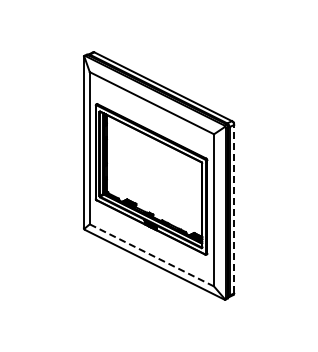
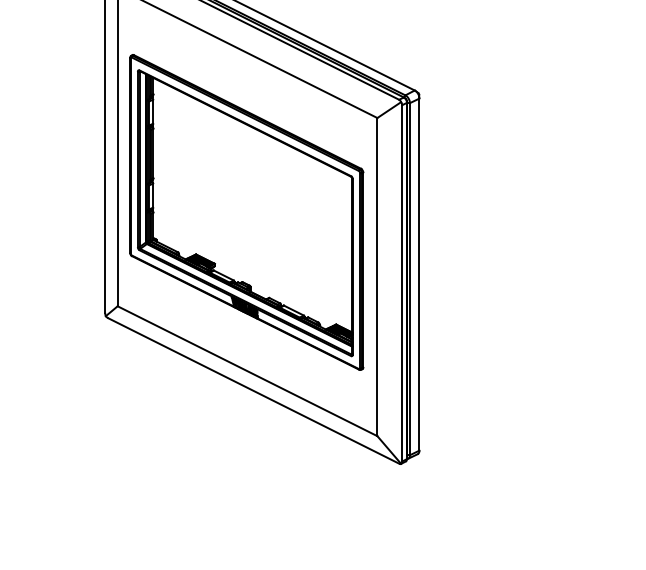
line: (234, 208) -> (420, 273), dashed -> solid
line: (152, 255) -> (248, 371), dashed -> solid

